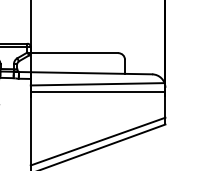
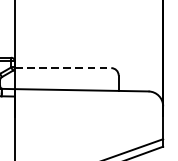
line: (74, 53) -> (63, 68), solid -> dashed
line: (97, 84) -> (88, 102), removed
line: (97, 92) -> (88, 111), removed

